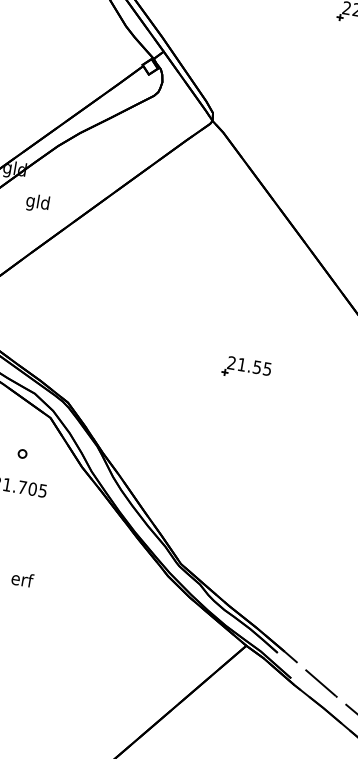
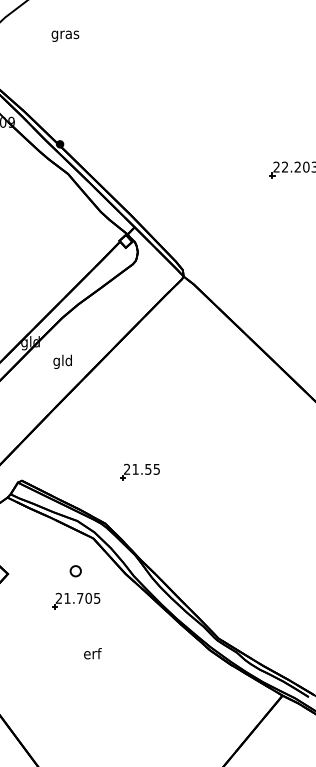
text: (37, 202) -> (62, 361), moved
part: (246, 368) -> (139, 471), moved
part: (22, 454) -> (75, 571), size x1.6
text: (22, 579) -> (92, 653), moved

